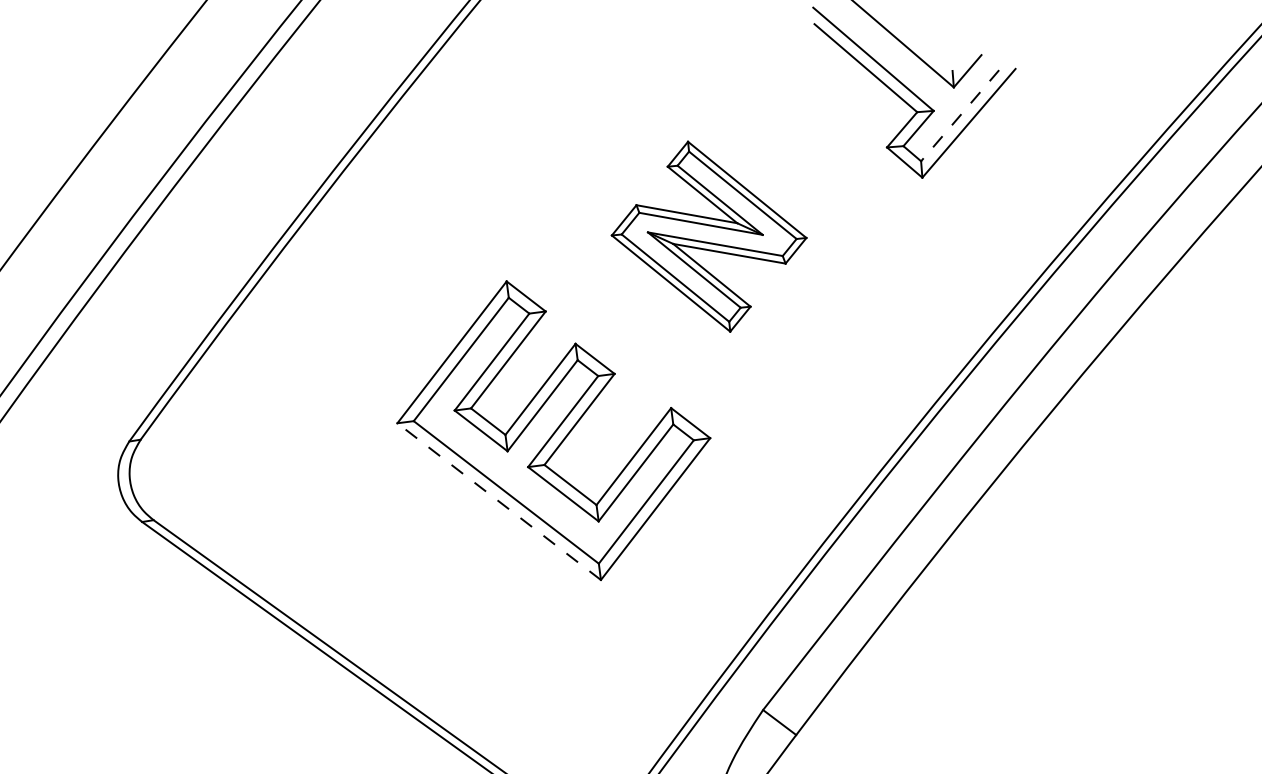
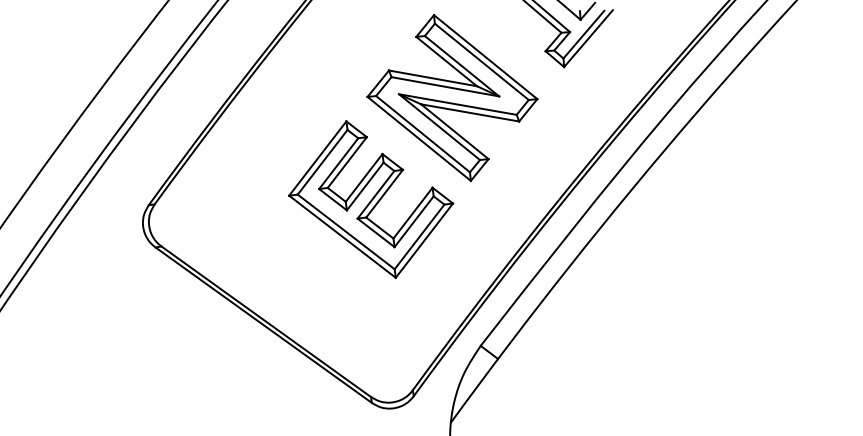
line: (959, 117) -> (583, 35), dashed -> solid
part: (709, 235) -> (452, 97), size x1.67
line: (499, 501) -> (342, 236), dashed -> solid

